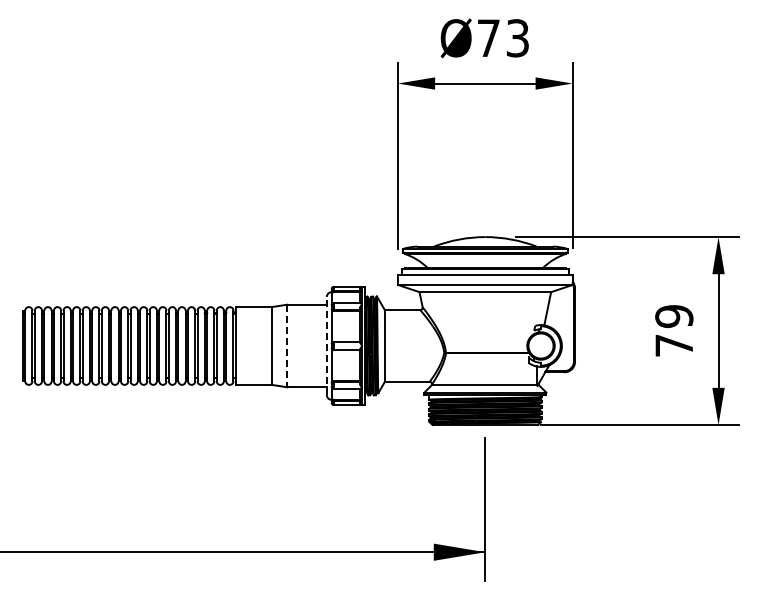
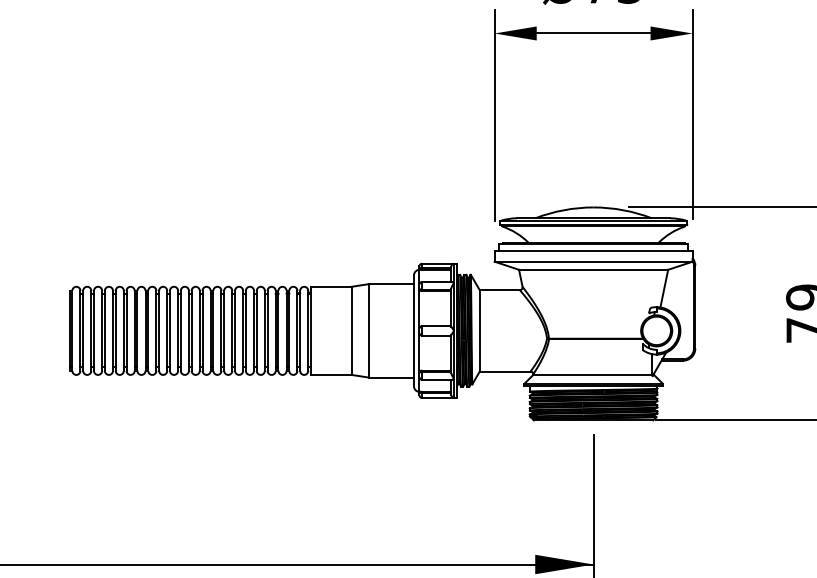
line: (326, 345) -> (413, 330), dashed -> solid
line: (287, 346) -> (369, 331), dashed -> solid

